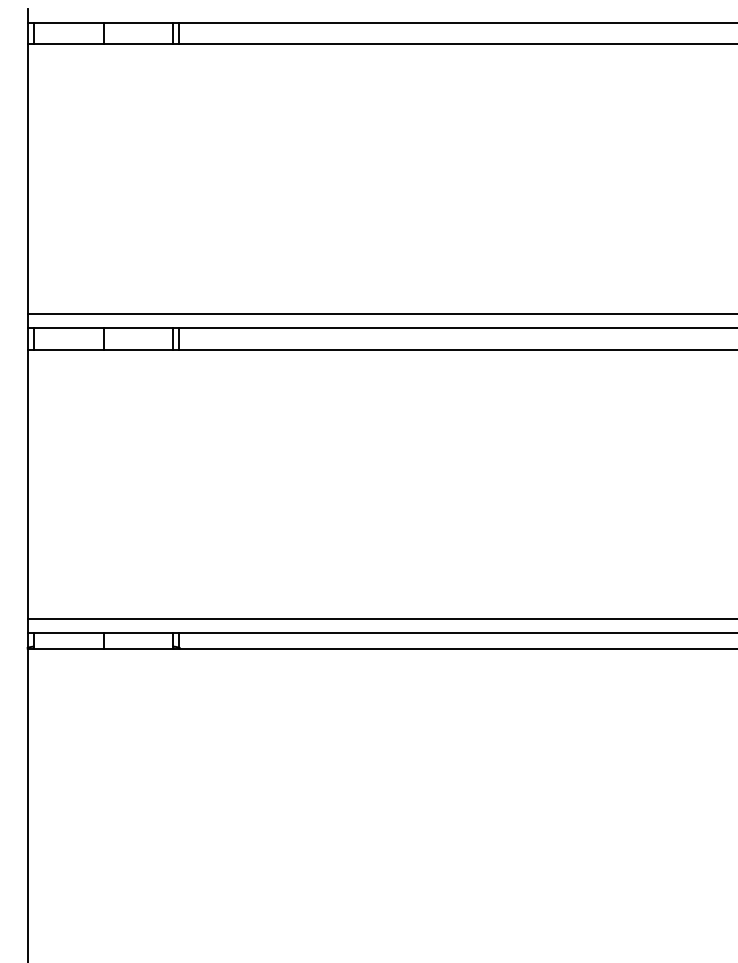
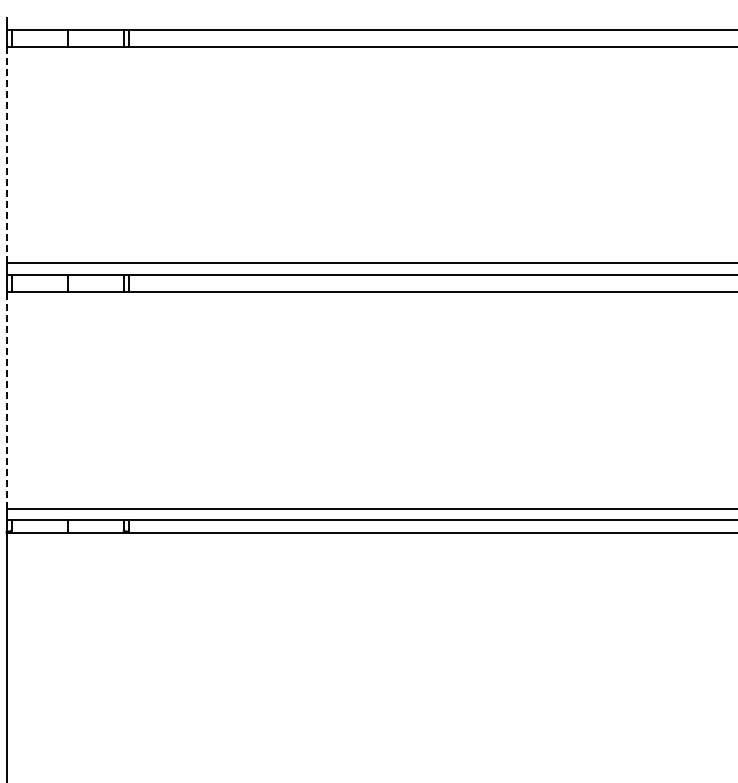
line: (27, 179) -> (6, 155), solid -> dashed
line: (27, 482) -> (6, 399), solid -> dashed

